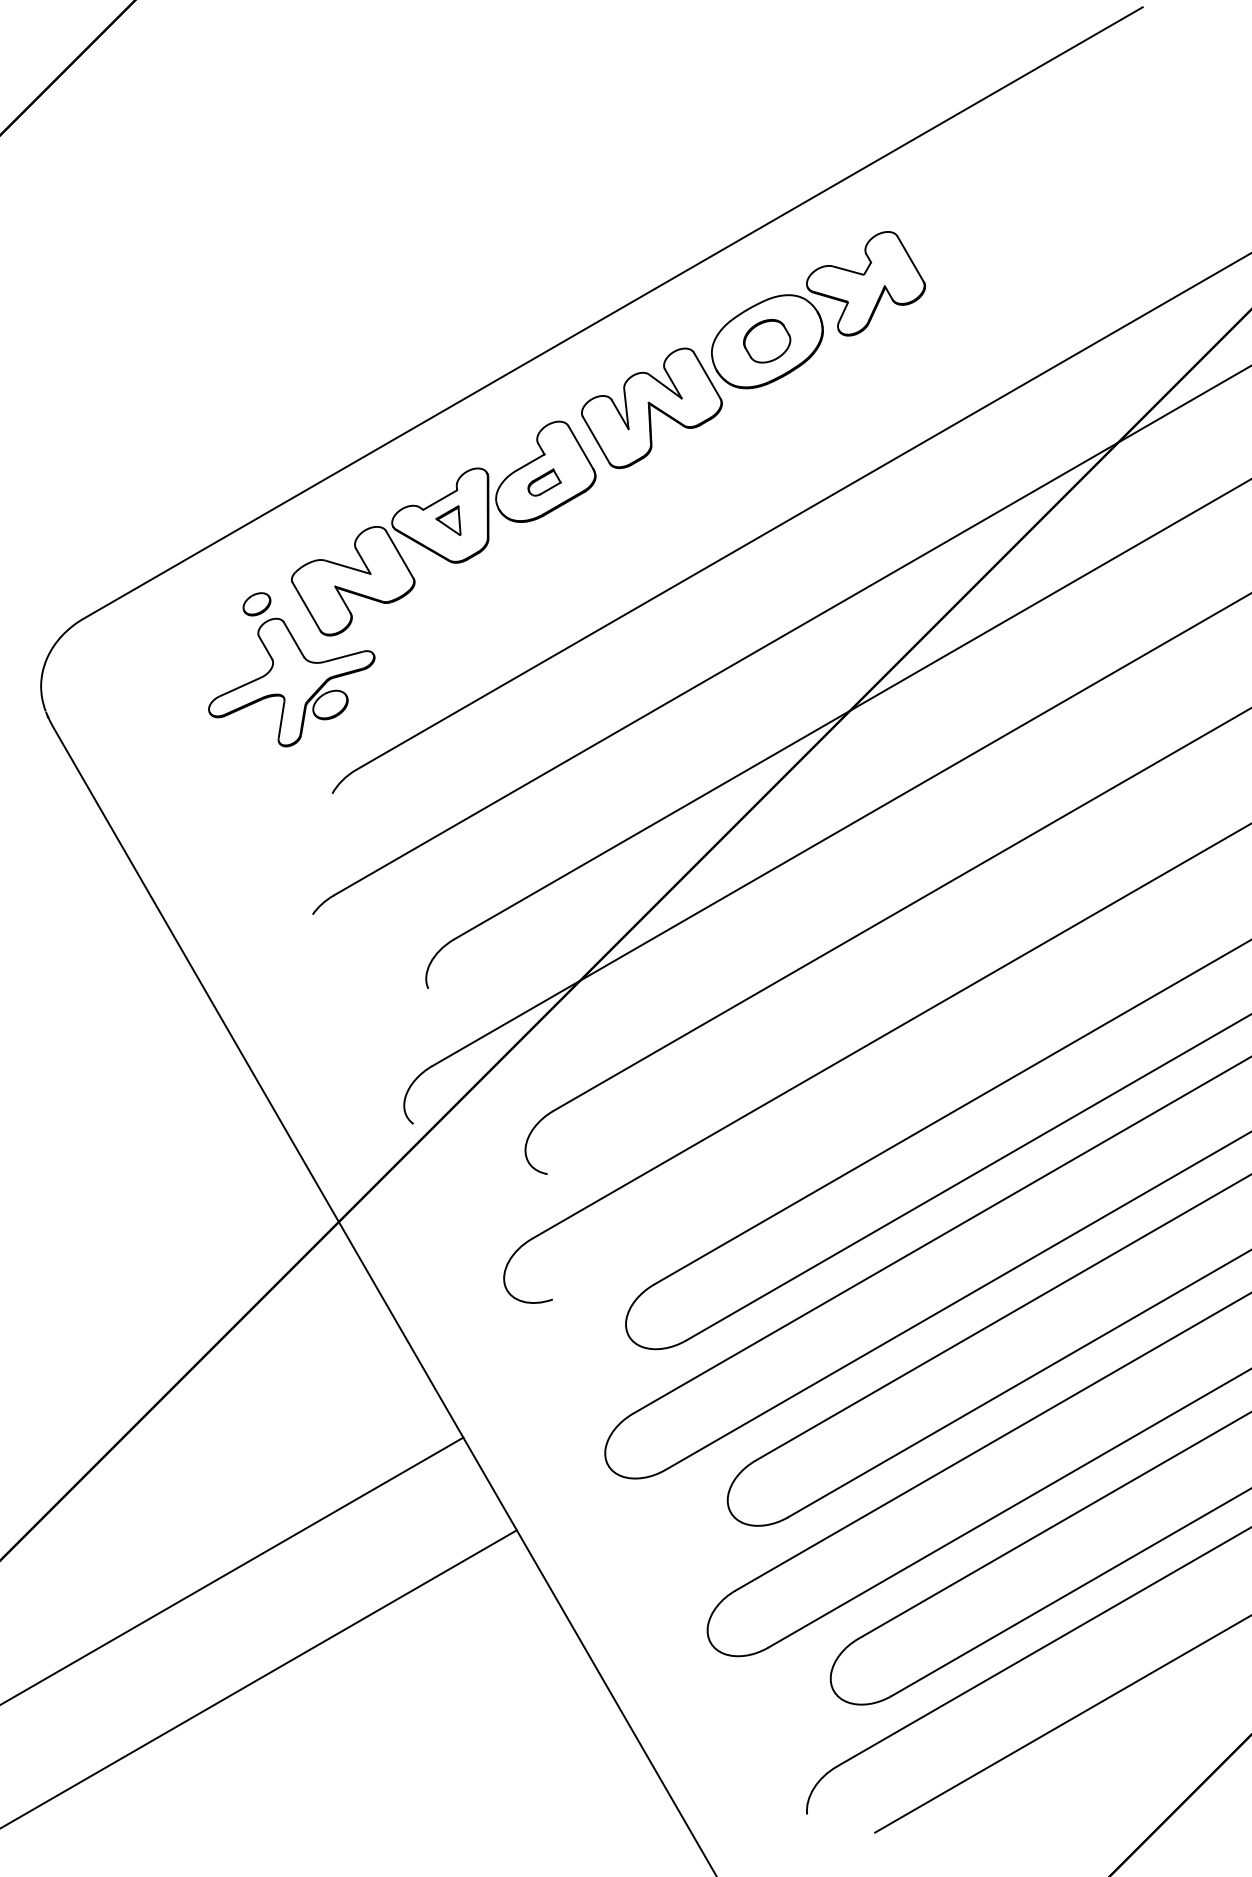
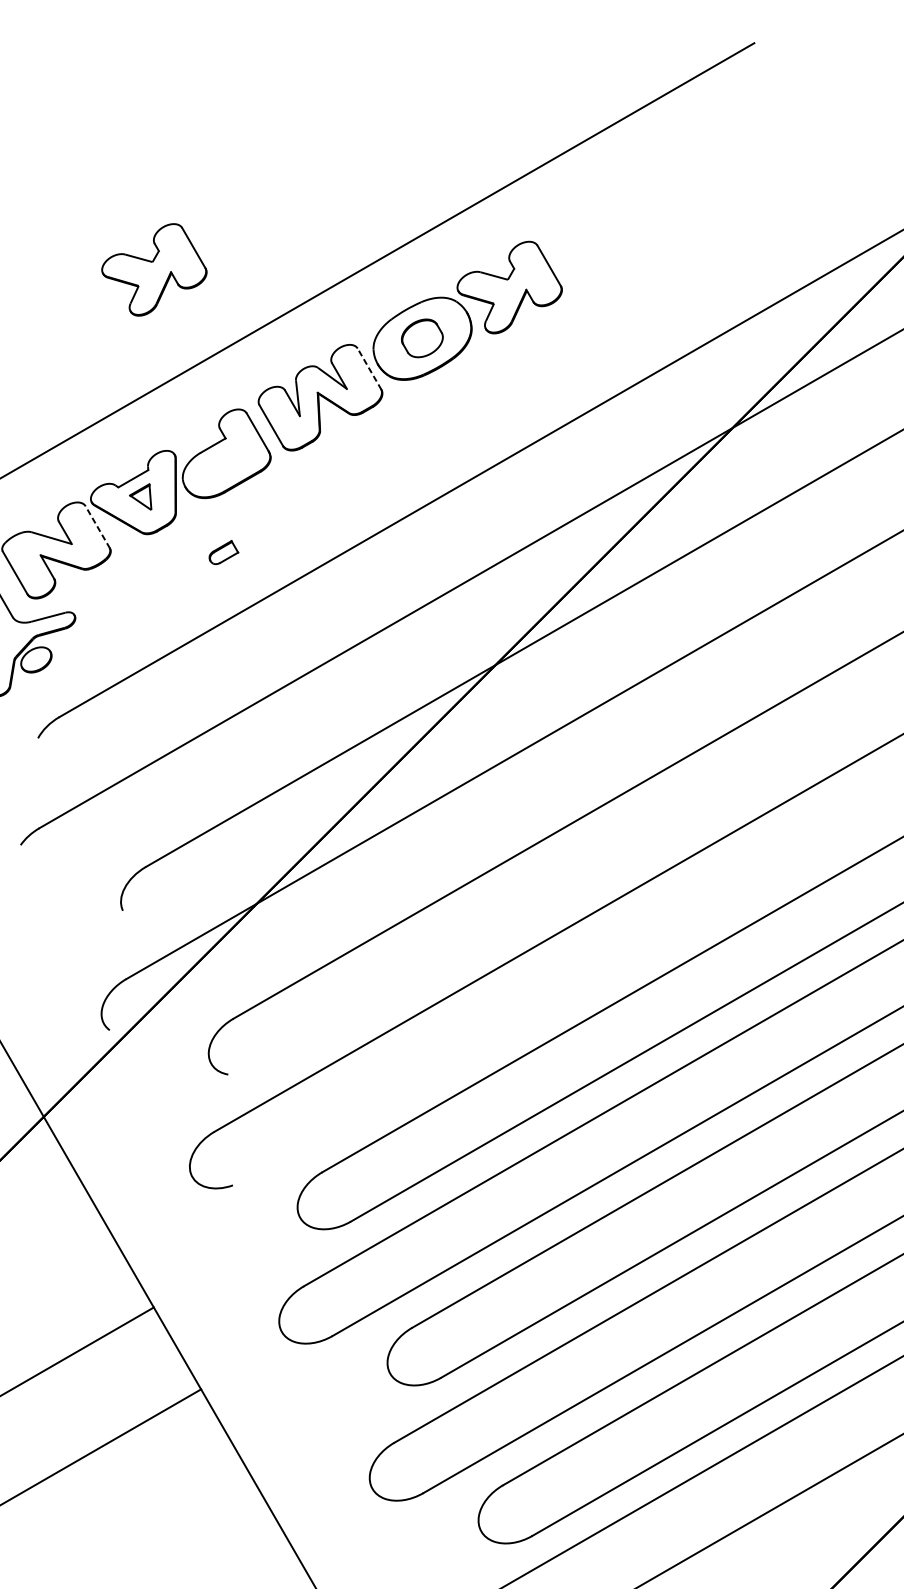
part: (463, 263) -> (153, 269), added
line: (707, 376) -> (369, 369), solid -> dashed
part: (544, 482) -> (223, 552), moved
line: (400, 555) -> (98, 527), solid -> dashed

